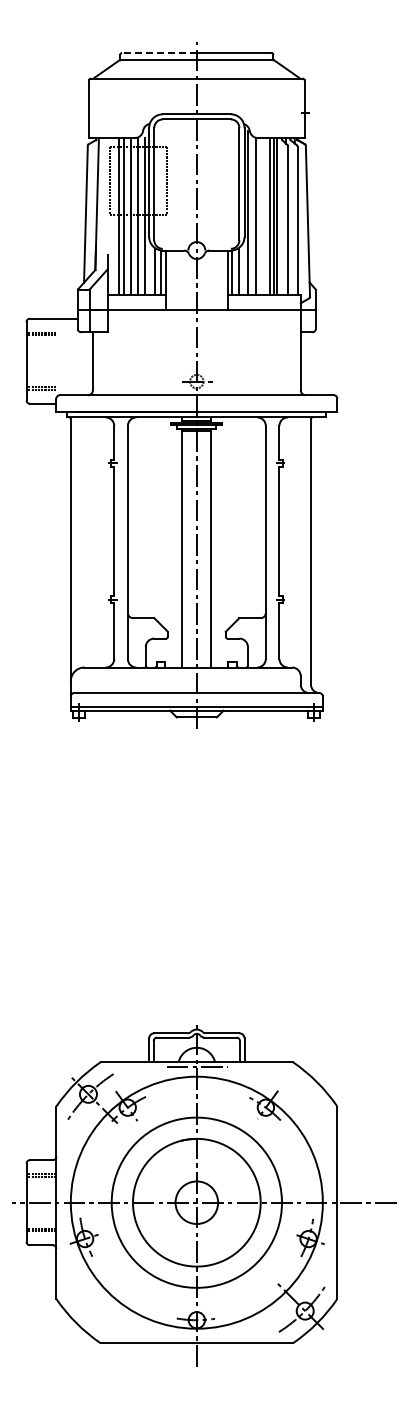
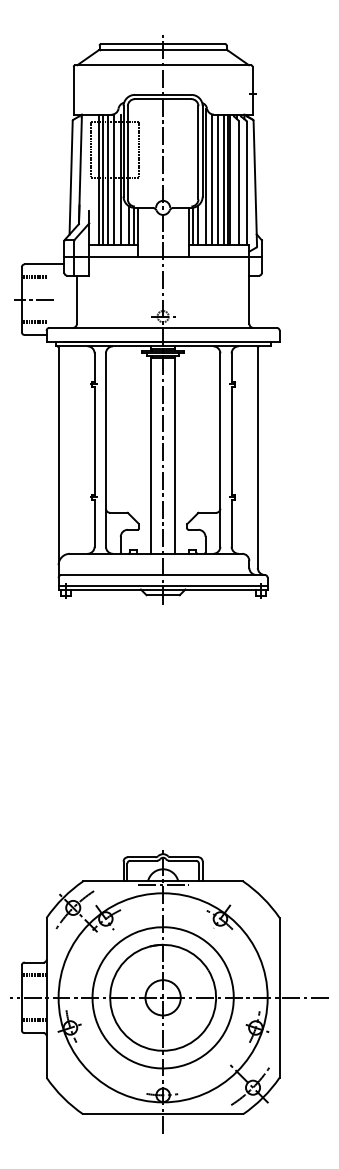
line: (159, 53) -> (132, 44), dashed -> solid
line: (263, 216) -> (218, 179), added
line: (40, 361) -> (33, 299), added

